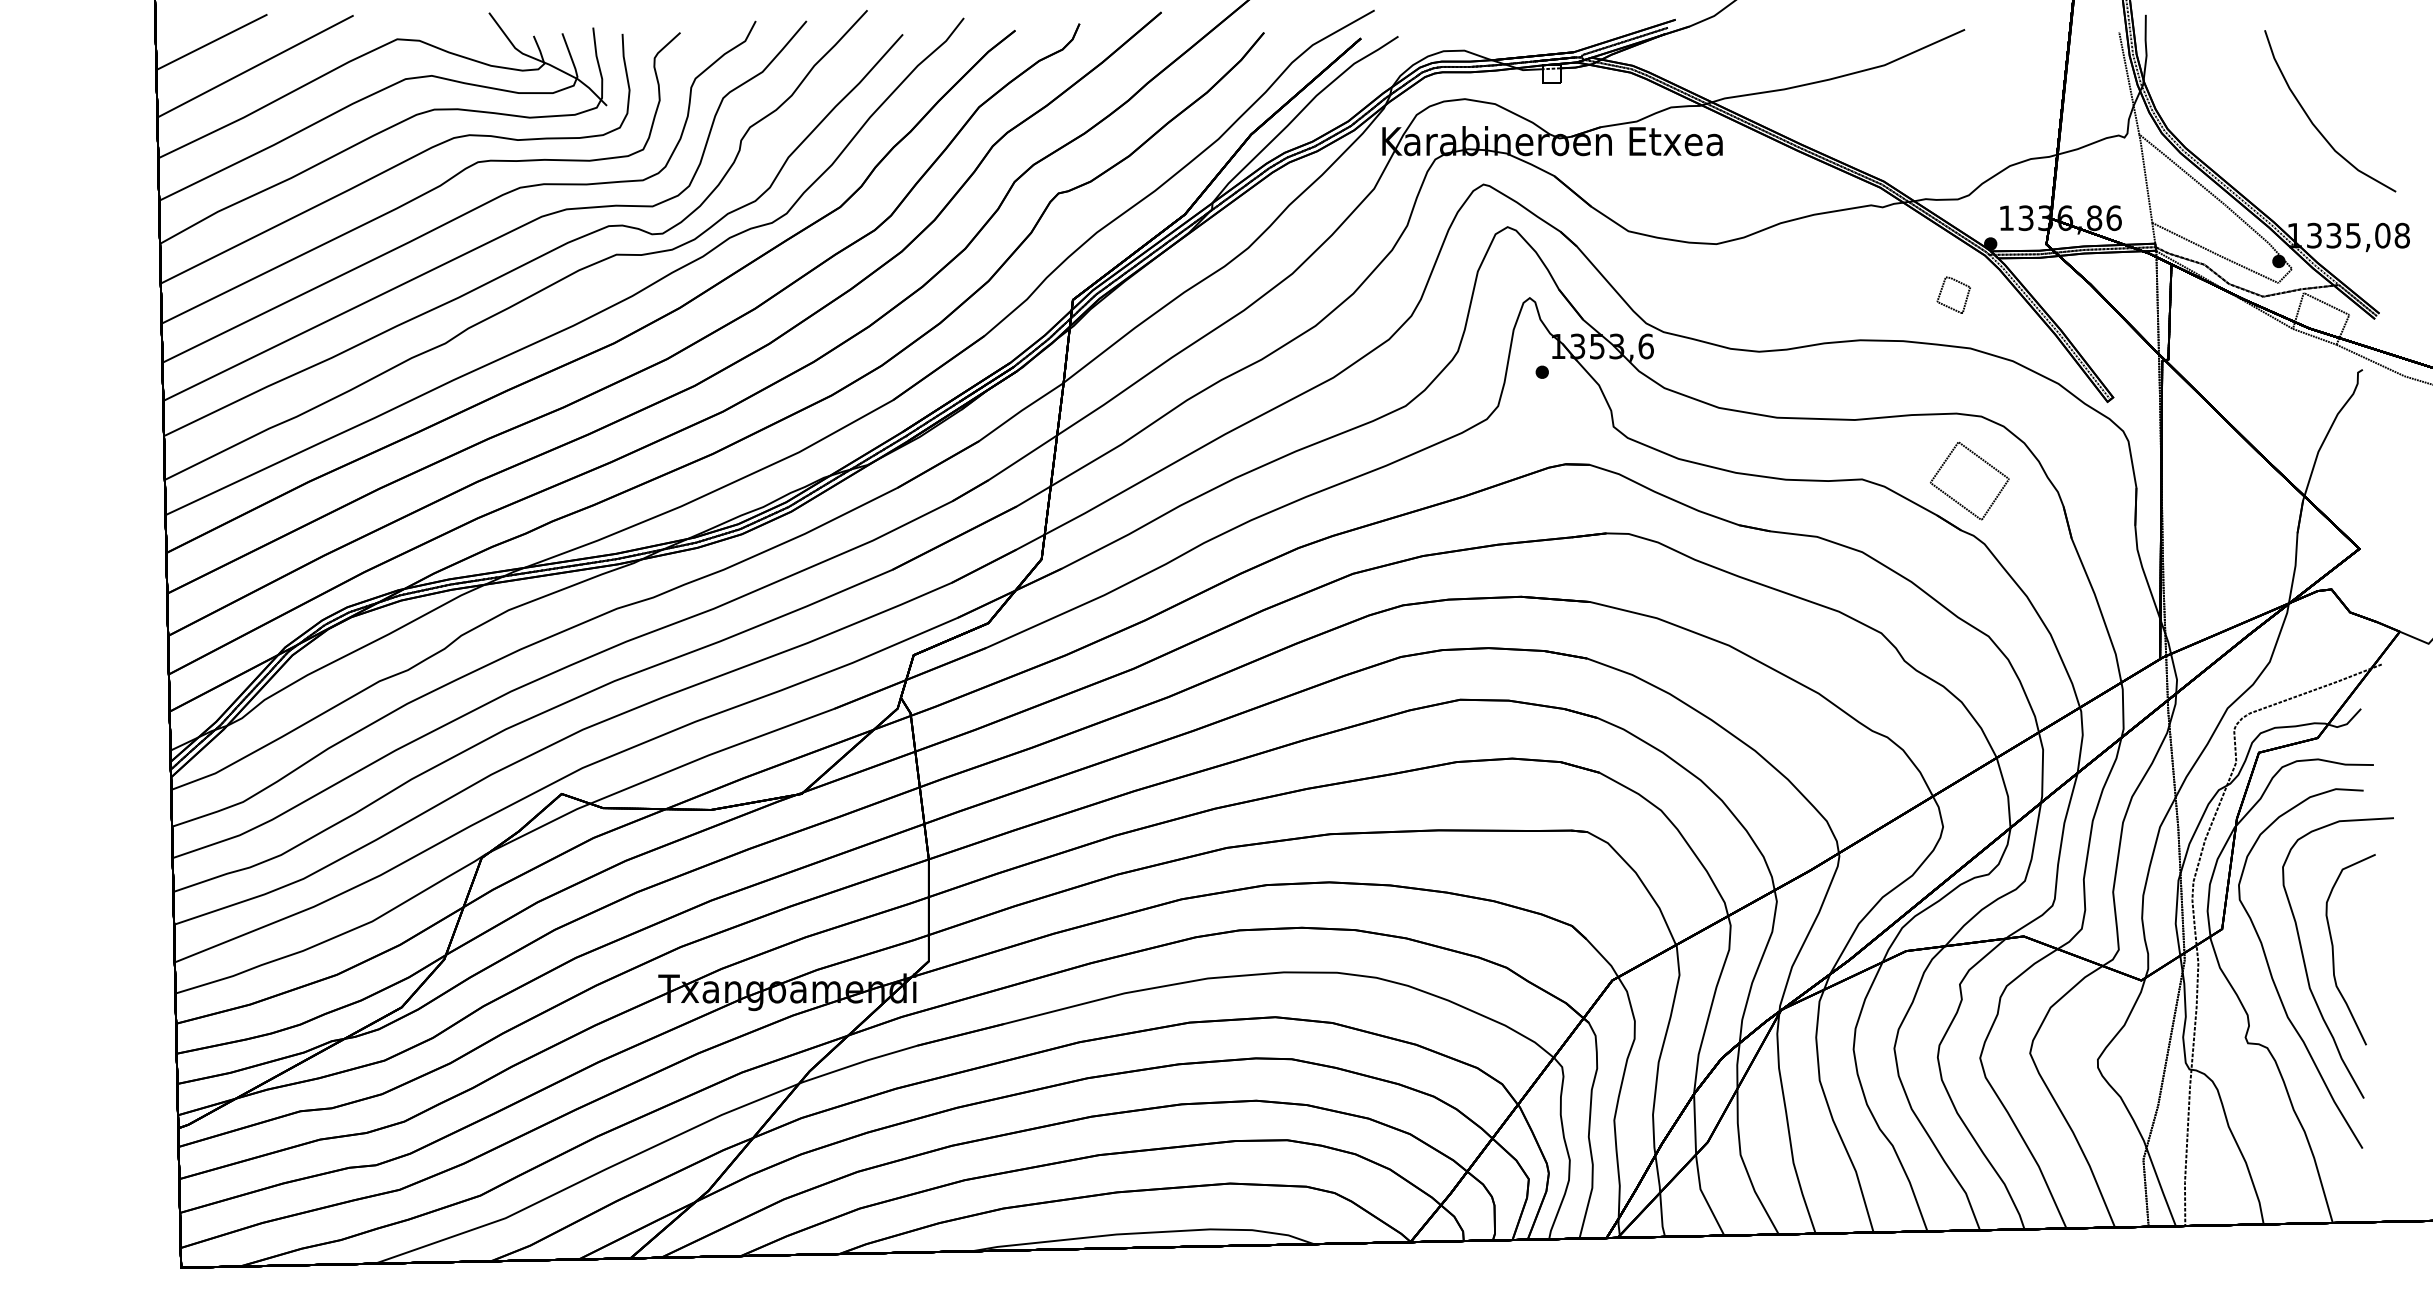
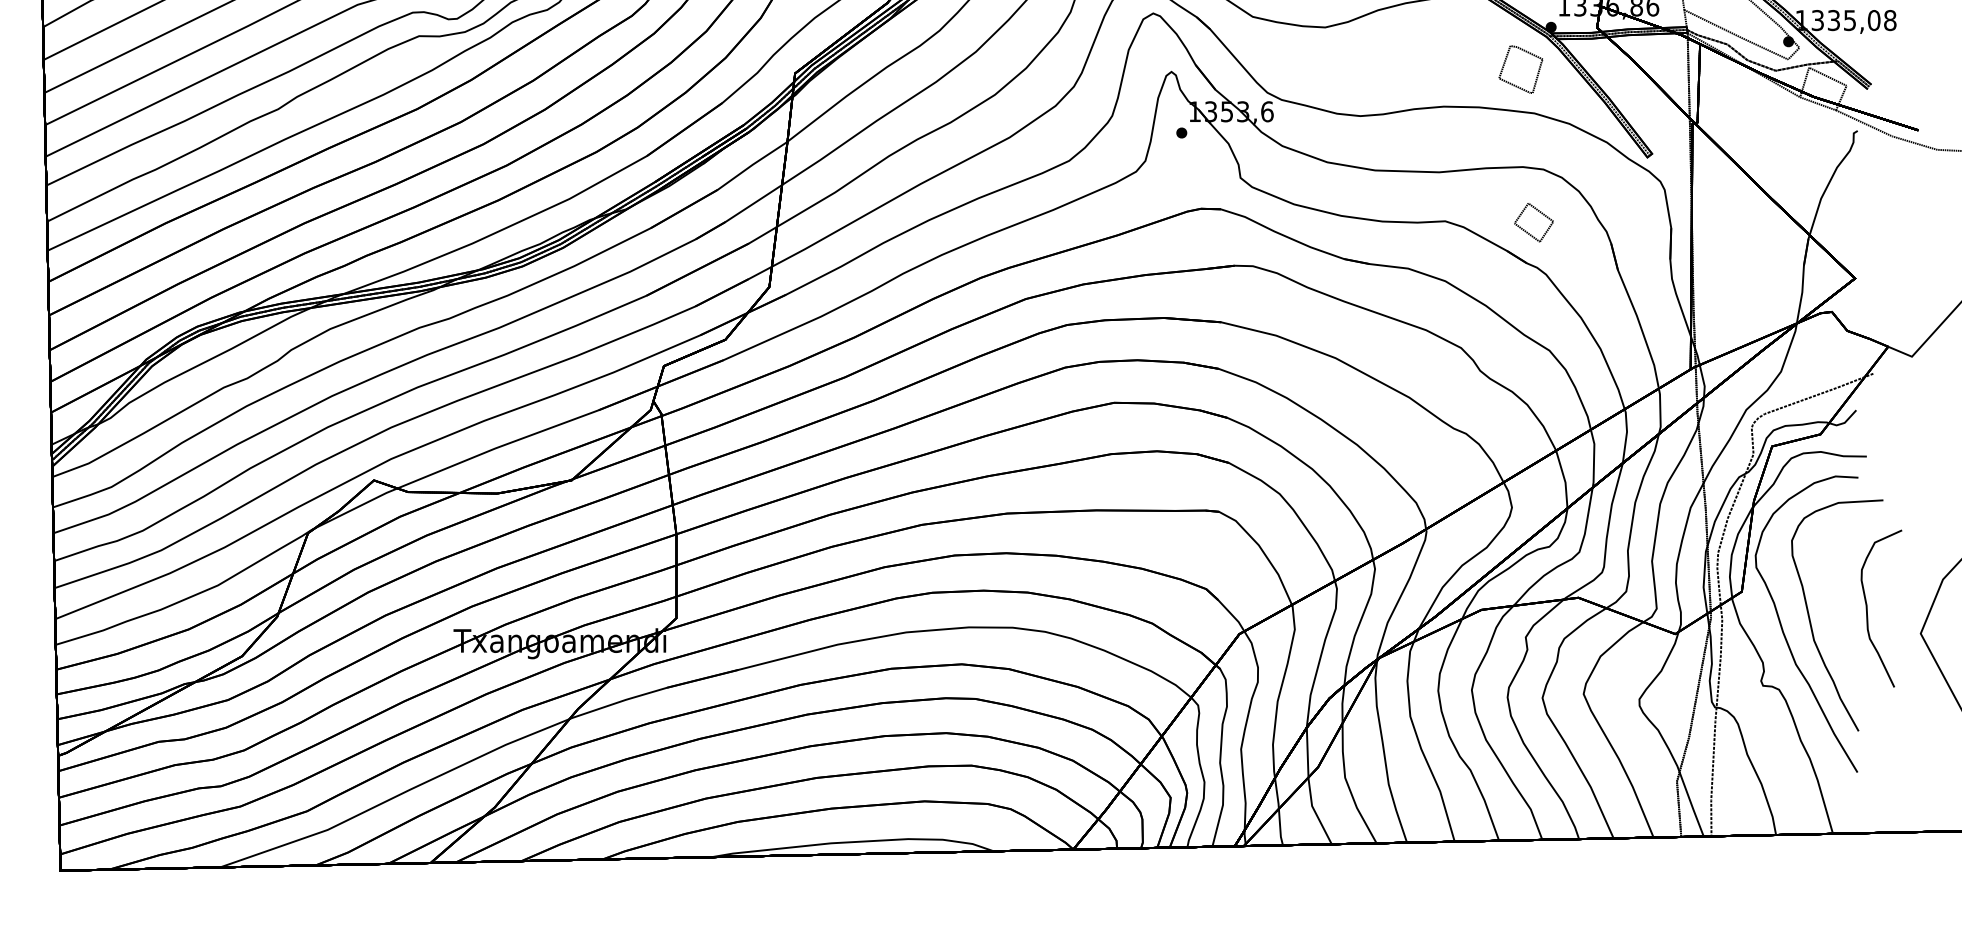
part: (1953, 294) -> (1520, 68), size x1.6
part: (1969, 480) -> (1533, 222), size x0.6
part: (2333, 949) -> (1867, 608), moved

